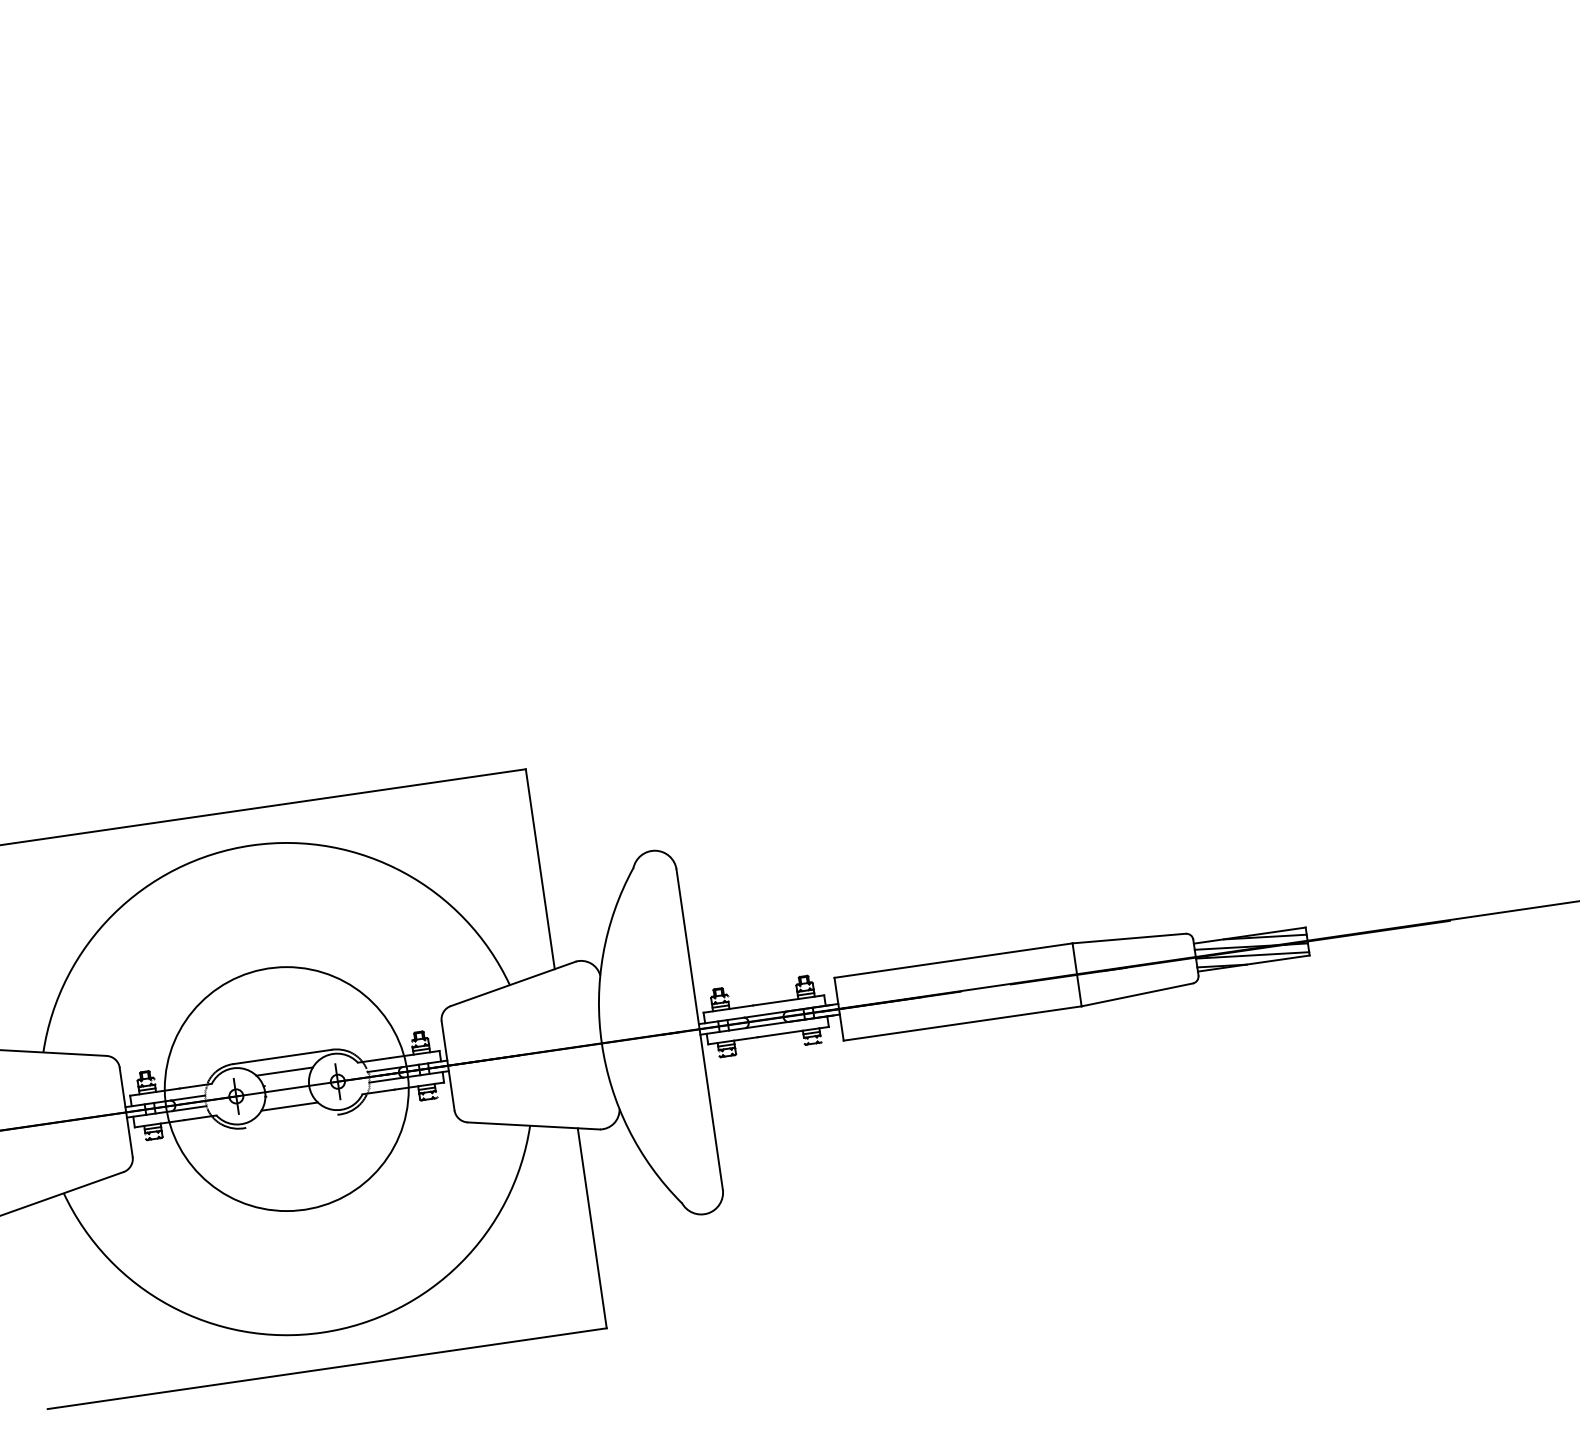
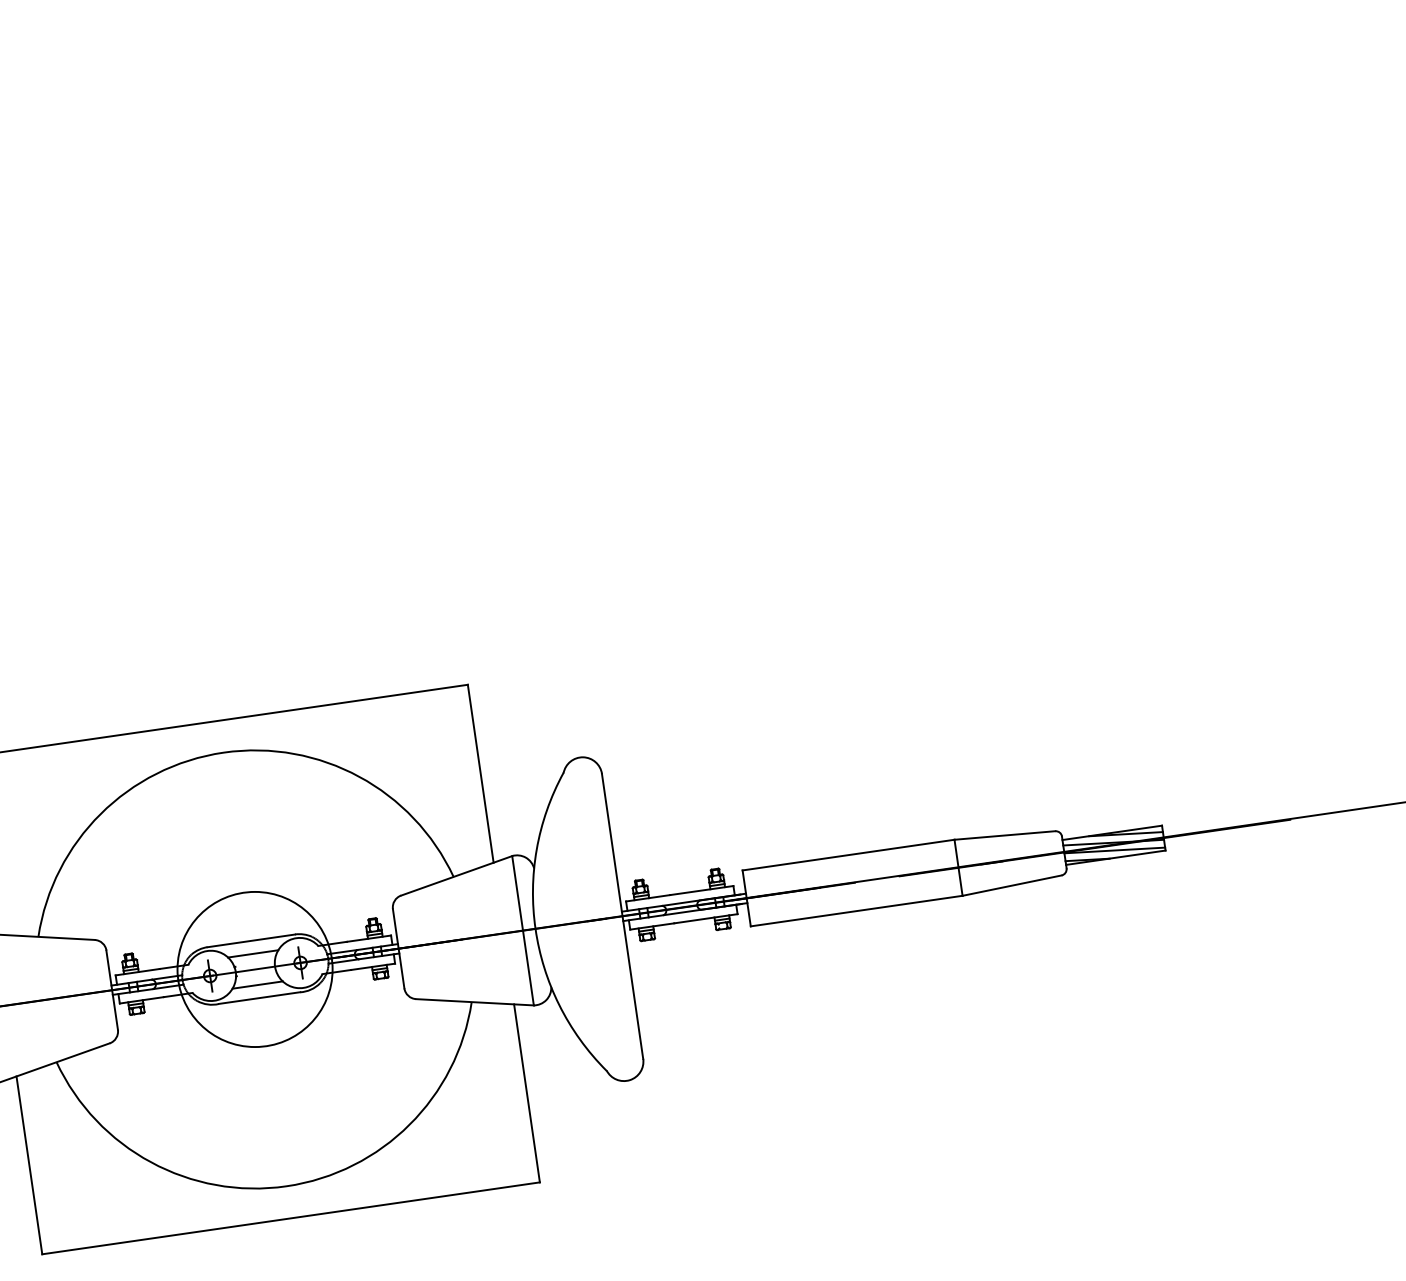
line: (587, 1045) -> (522, 930), added
circle: (286, 1088) -> (254, 968), size x0.71
line: (291, 1120) -> (259, 997), added
line: (32, 1309) -> (28, 1165), added

